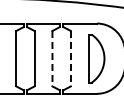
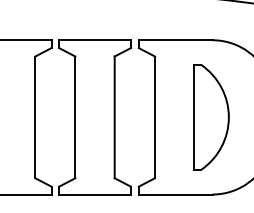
line: (52, 58) -> (114, 116), dashed -> solid
line: (70, 58) -> (154, 116), dashed -> solid

